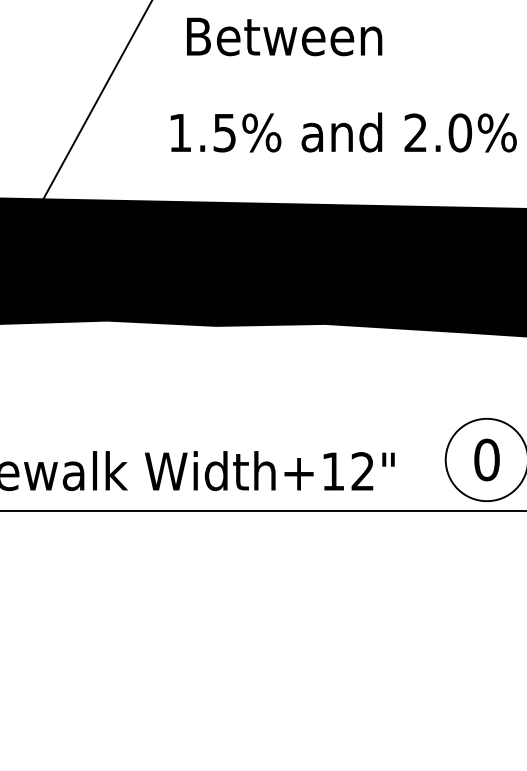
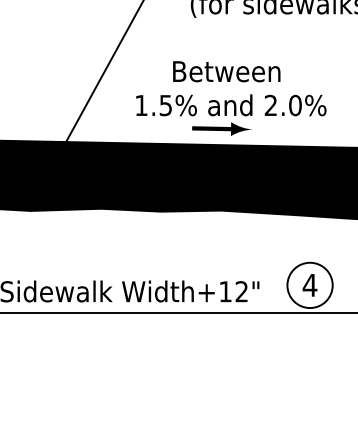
text: (284, 36) -> (226, 71), moved
part: (327, 174) -> (222, 128), added
text: (485, 460) -> (309, 285), 0 -> 4

